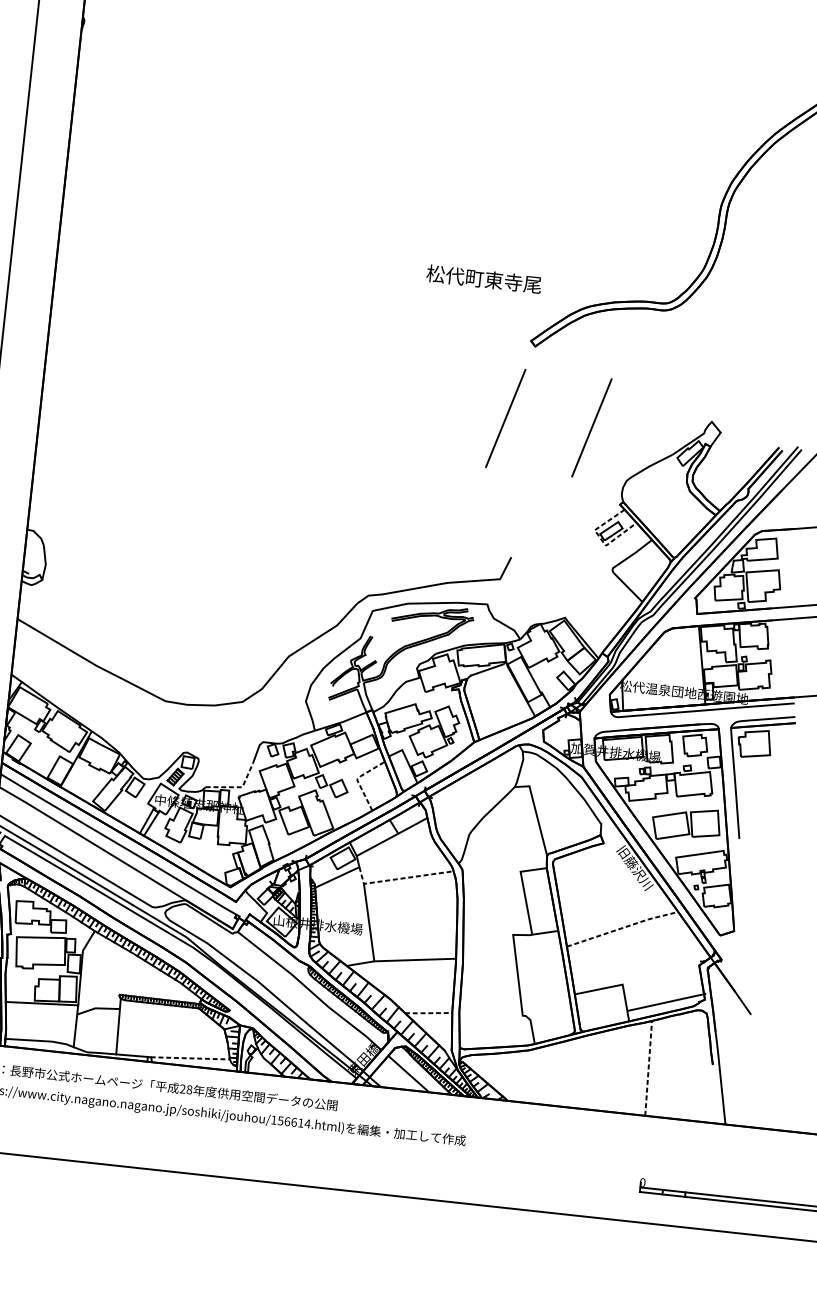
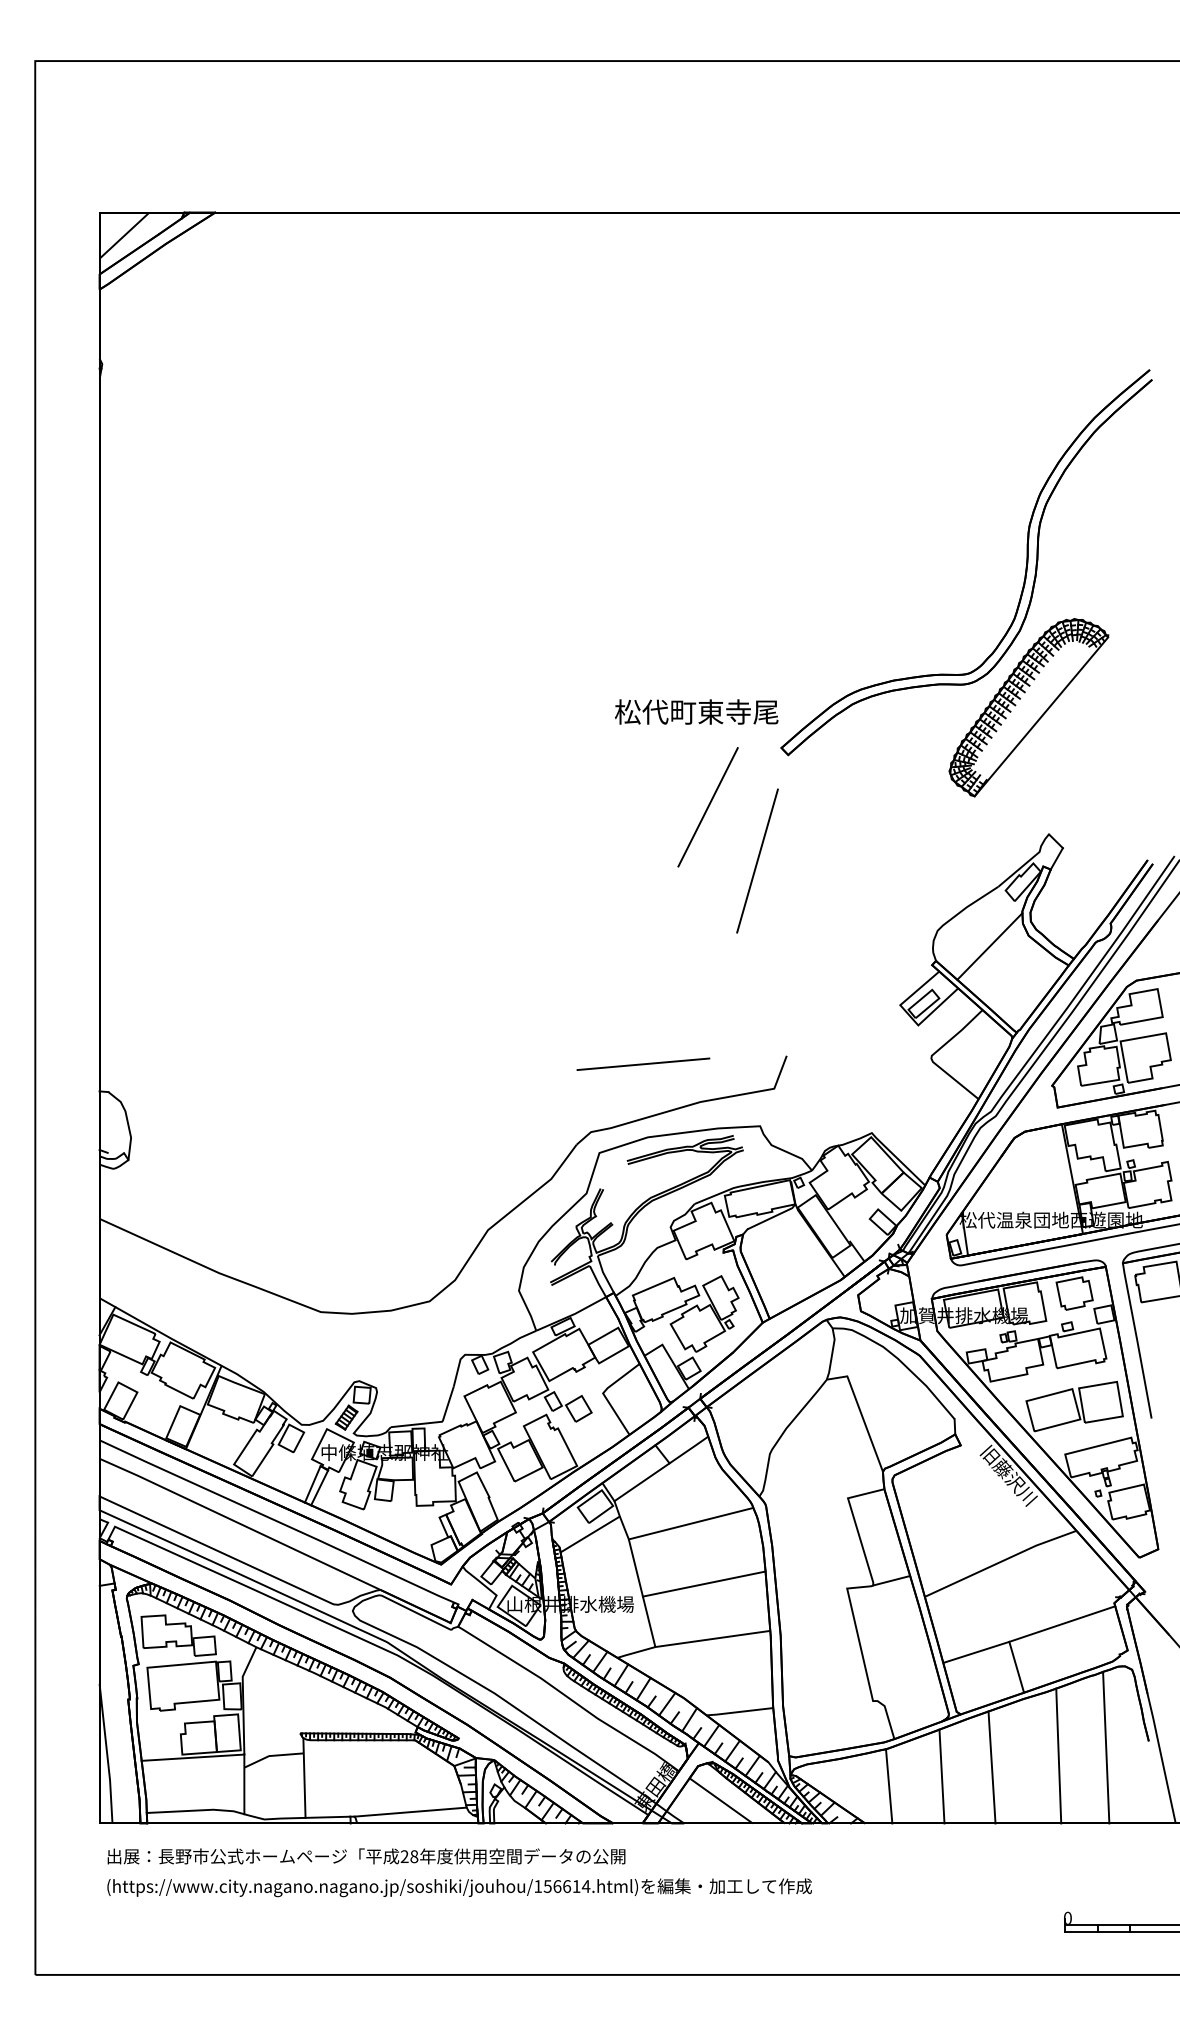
text: (484, 278) -> (696, 711), moved
part: (707, 331) -> (1028, 707), added
line: (474, 377) -> (707, 807), added
line: (591, 427) -> (880, 860), removed
line: (661, 495) -> (989, 946), added
line: (601, 538) -> (910, 1016), dashed -> solid
line: (410, 552) -> (643, 1064), added
line: (357, 779) -> (603, 1393), dashed -> solid
line: (238, 787) -> (436, 1422), dashed -> solid
line: (400, 878) -> (679, 1526), dashed -> solid
line: (412, 920) -> (703, 1583), added
line: (622, 927) -> (1000, 1561), dashed -> solid
line: (667, 1001) -> (1062, 1623), moved
line: (428, 1012) -> (739, 1711), dashed -> solid
line: (190, 1058) -> (411, 1812), dashed -> solid
line: (682, 1066) -> (1106, 1747), added
line: (648, 1067) -> (1058, 1755), dashed -> solid
line: (600, 1071) -> (991, 1767), added
line: (564, 1073) -> (941, 1776), added
line: (527, 1076) -> (889, 1786), added

